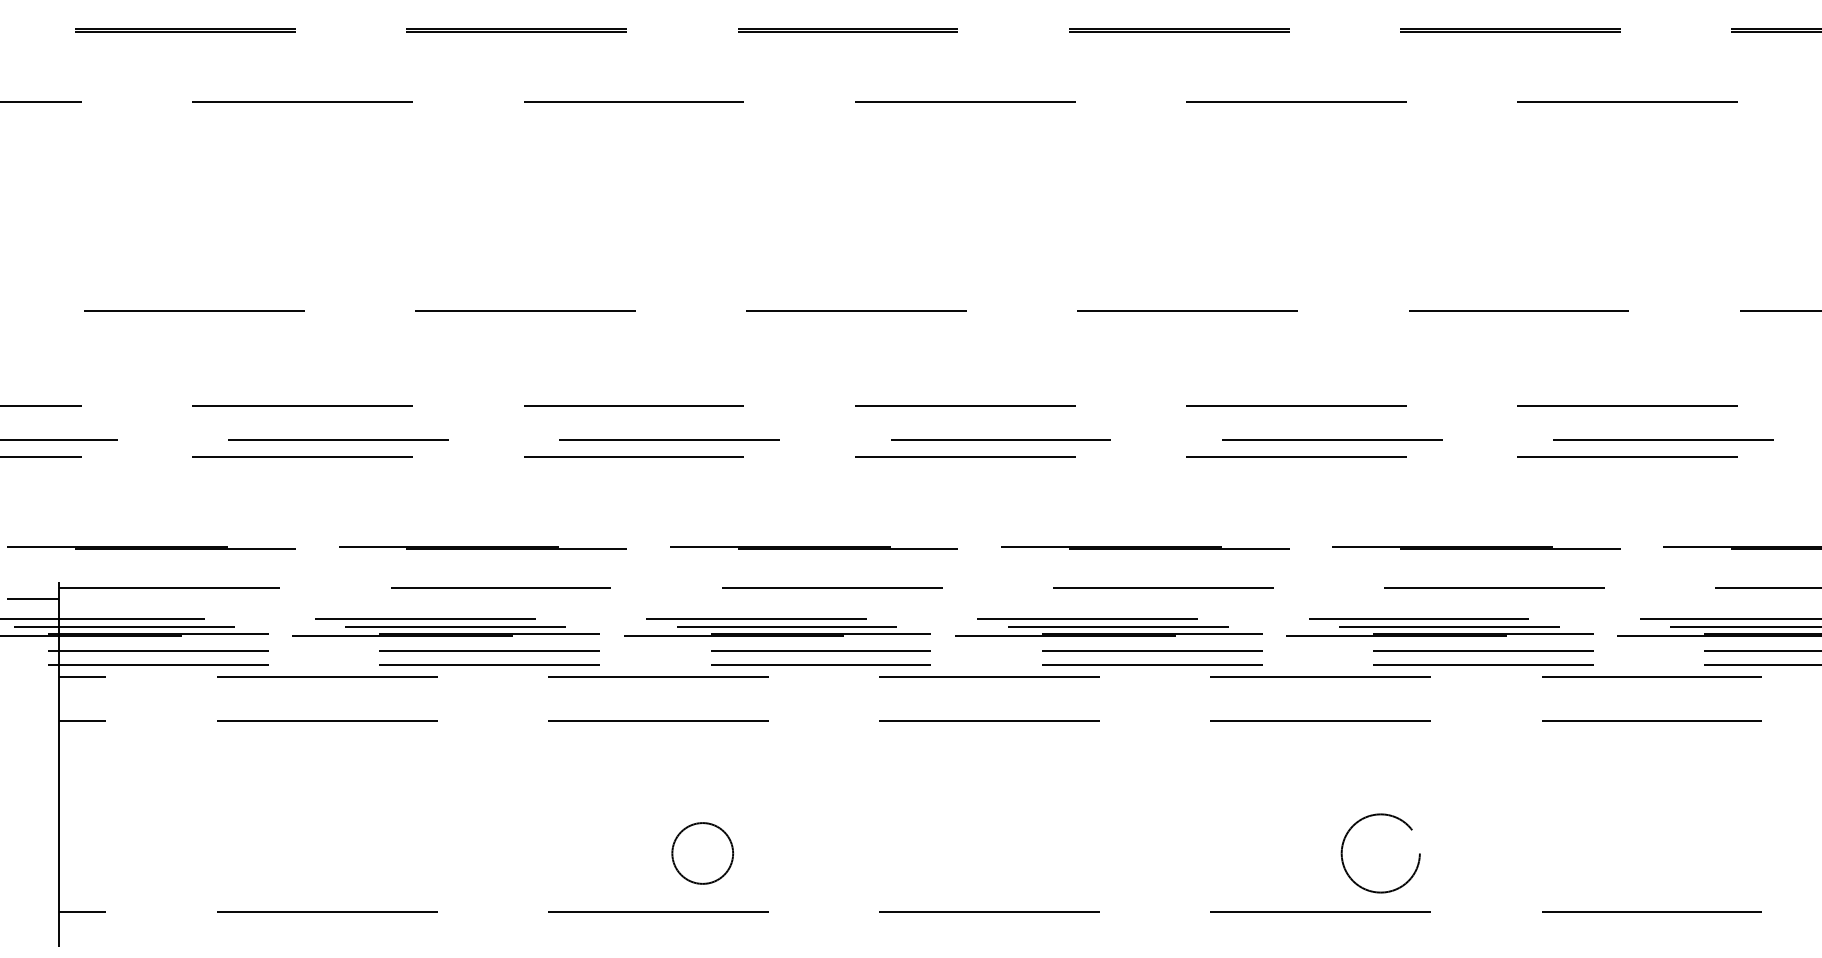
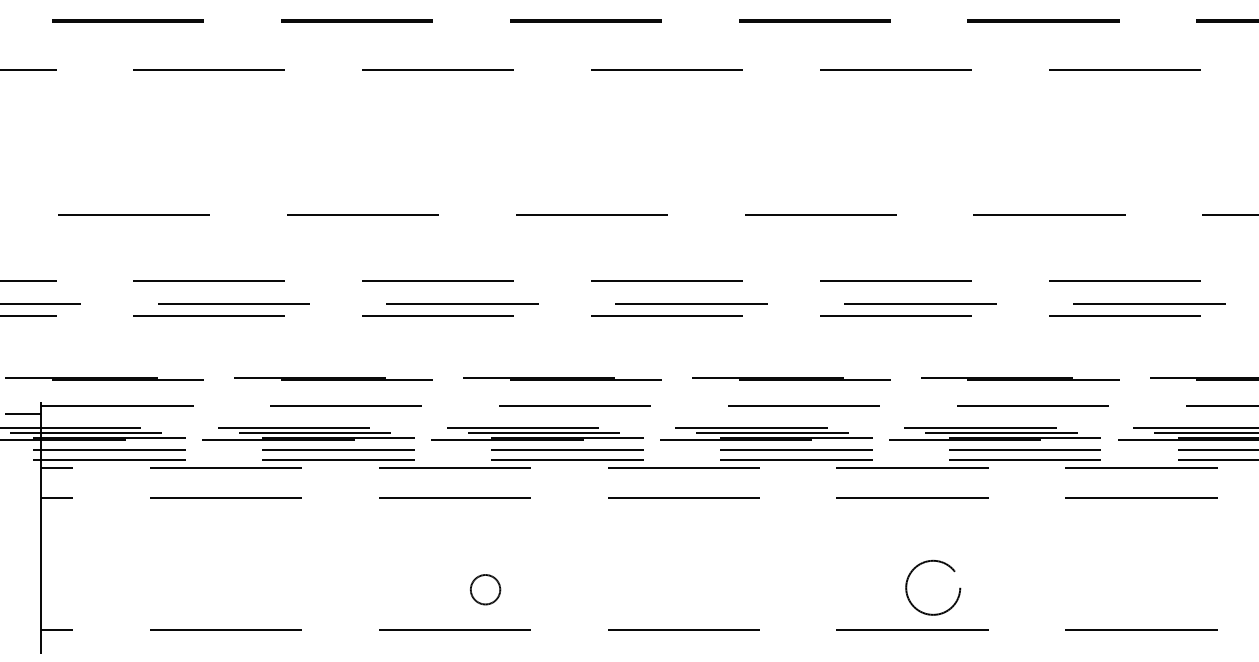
circle: (702, 852) -> (485, 589), size x0.7
circle: (1381, 852) -> (933, 587), moved

